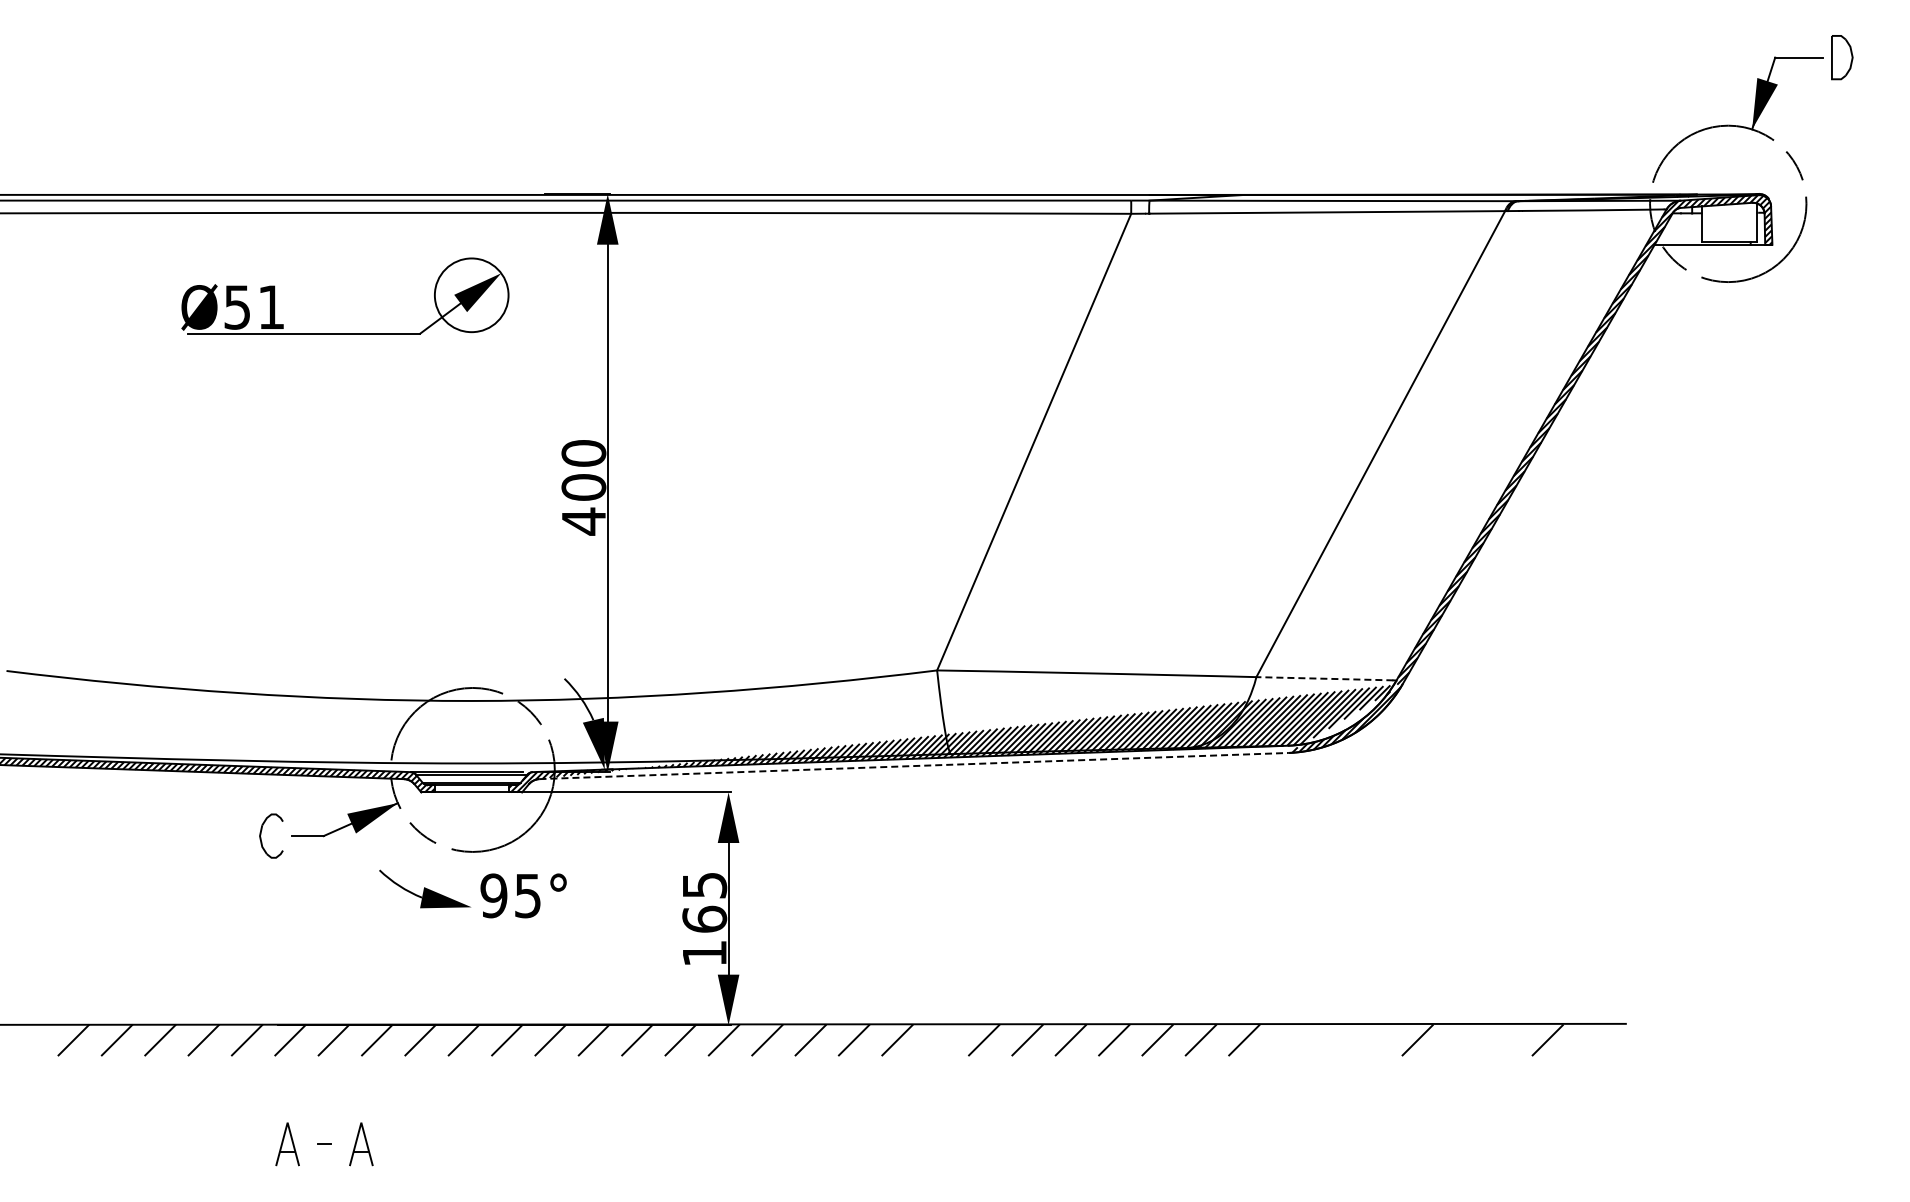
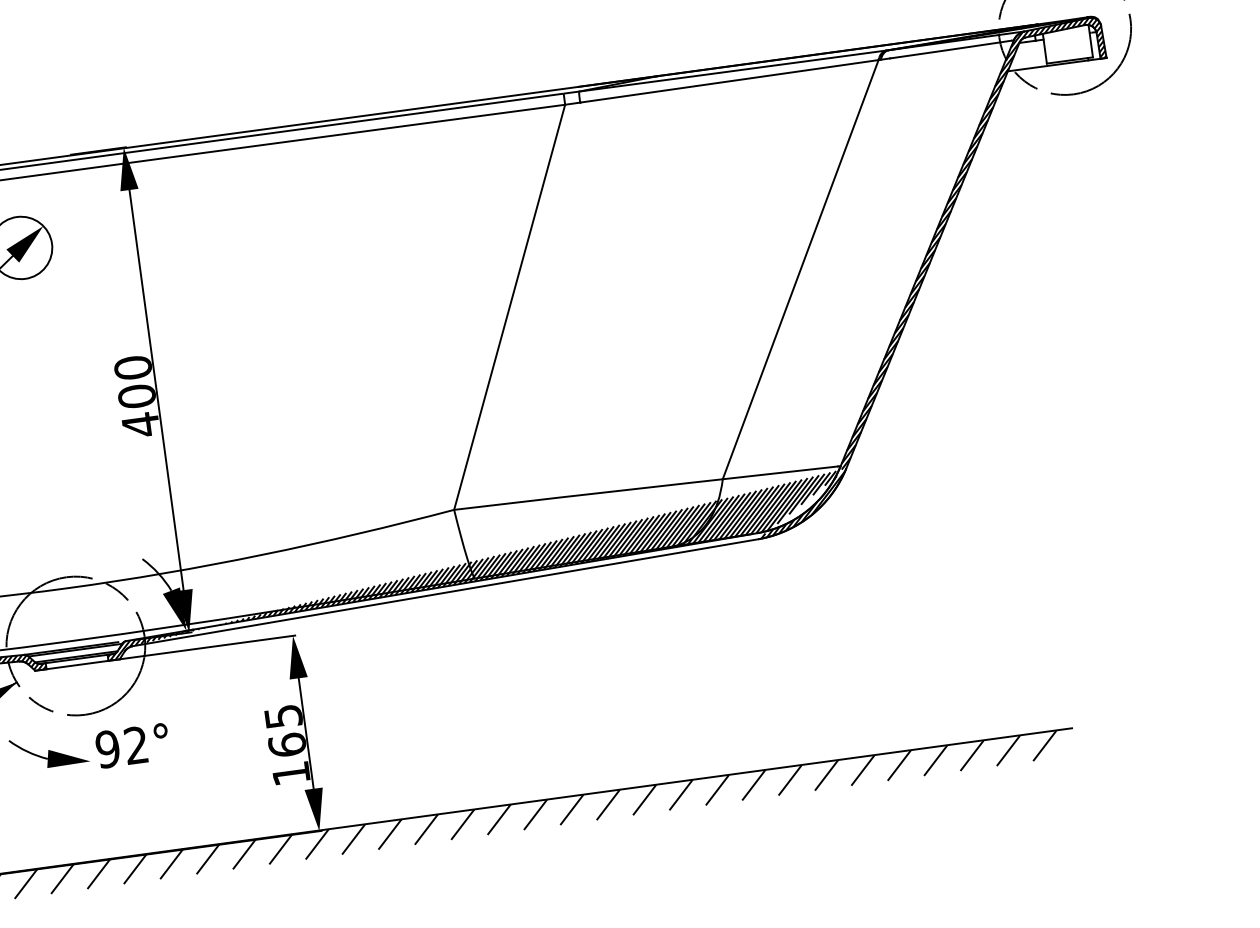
line: (1324, 678) -> (780, 472), dashed -> solid
line: (913, 766) -> (445, 593), dashed -> solid
text: (527, 895) -> (135, 745), 95° -> 92°
line: (940, 1040) -> (498, 819), added
line: (1287, 1040) -> (790, 780), added
line: (1330, 1040) -> (826, 775), added
line: (1374, 1040) -> (863, 770), added
line: (1460, 1040) -> (935, 760), added
line: (1504, 1040) -> (972, 755), added
line: (1591, 1040) -> (1045, 746), added

